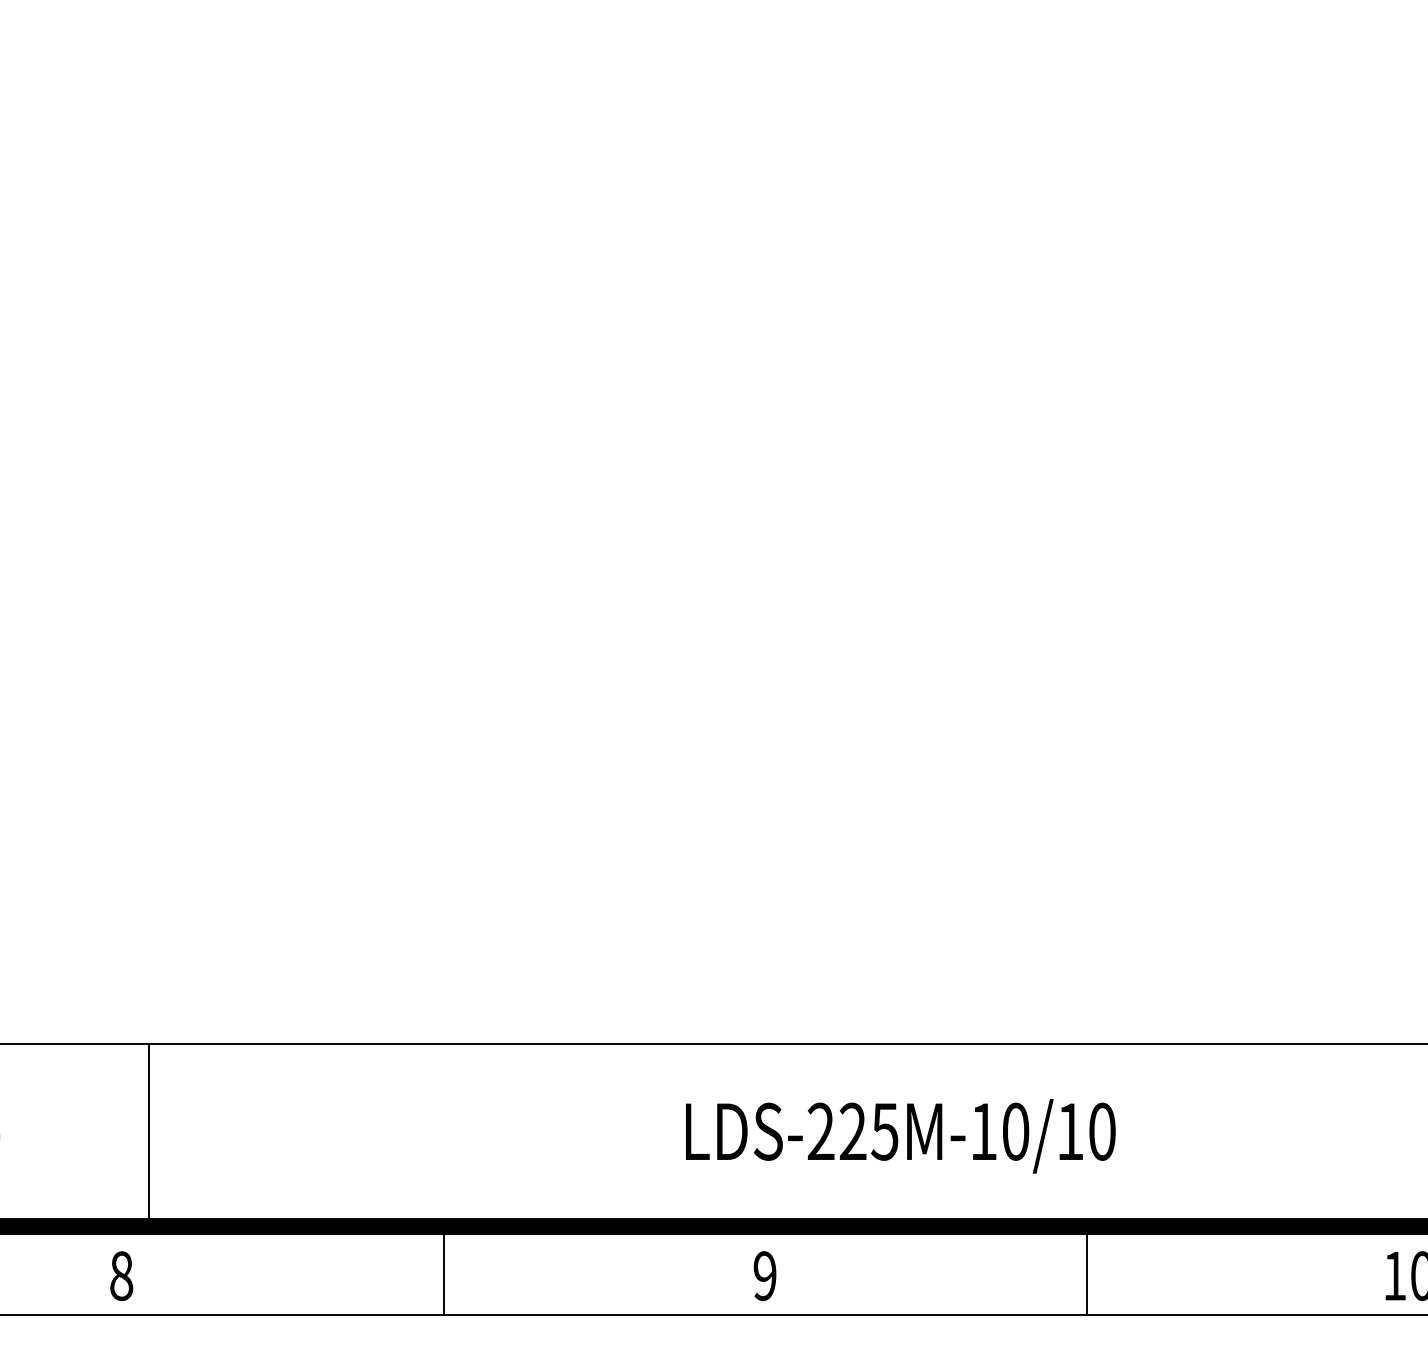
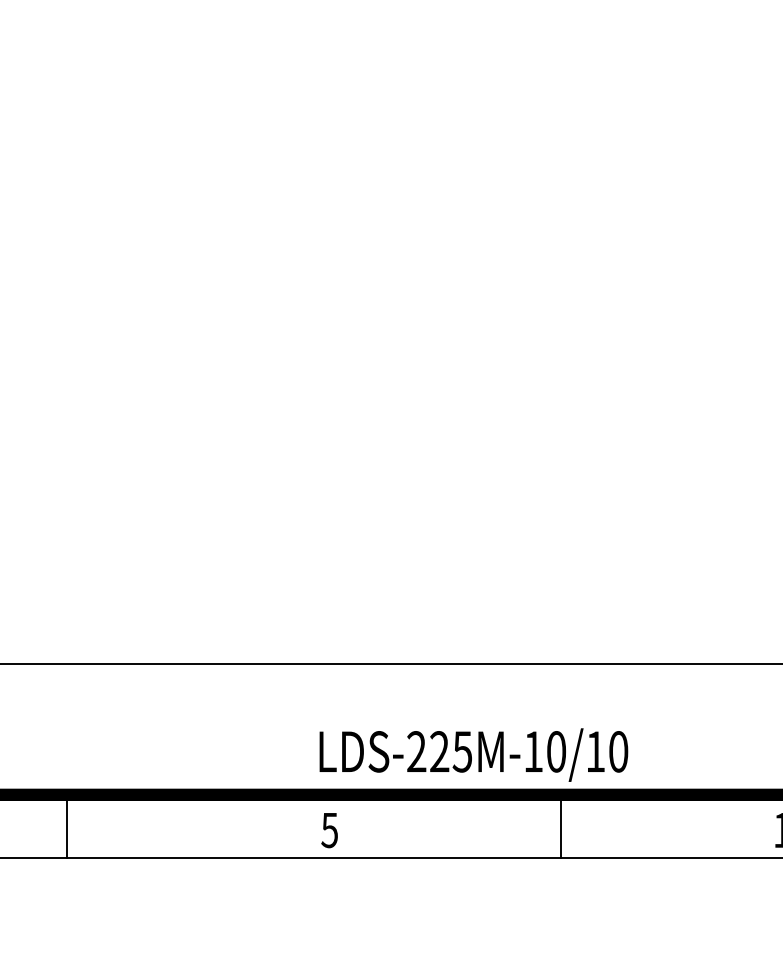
text: (900, 1136) -> (473, 755), moved
line: (443, 1274) -> (67, 829), moved
text: (764, 1275) -> (329, 829), 9 -> 5

